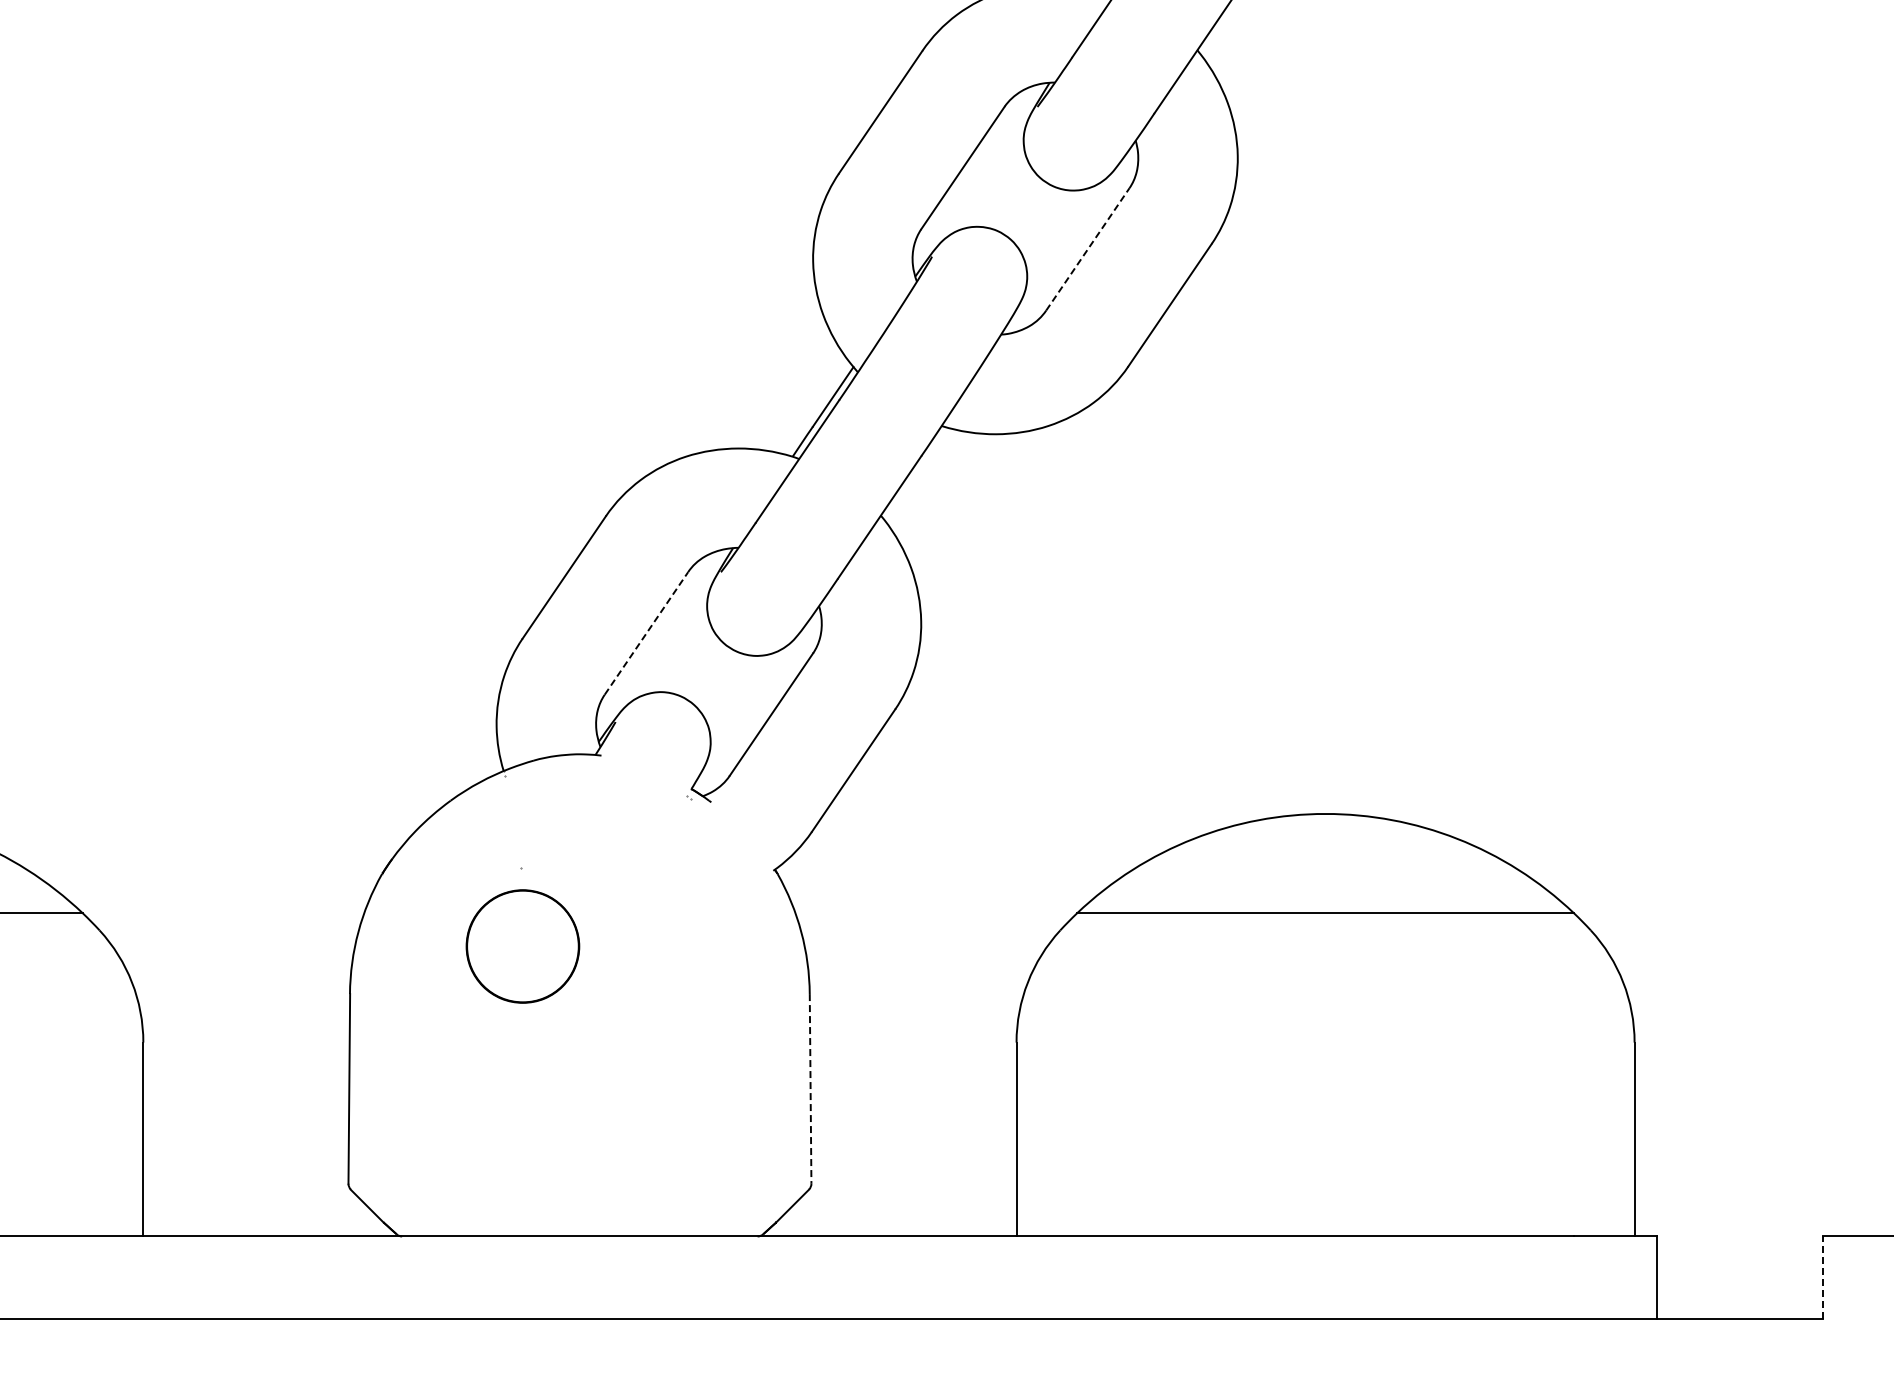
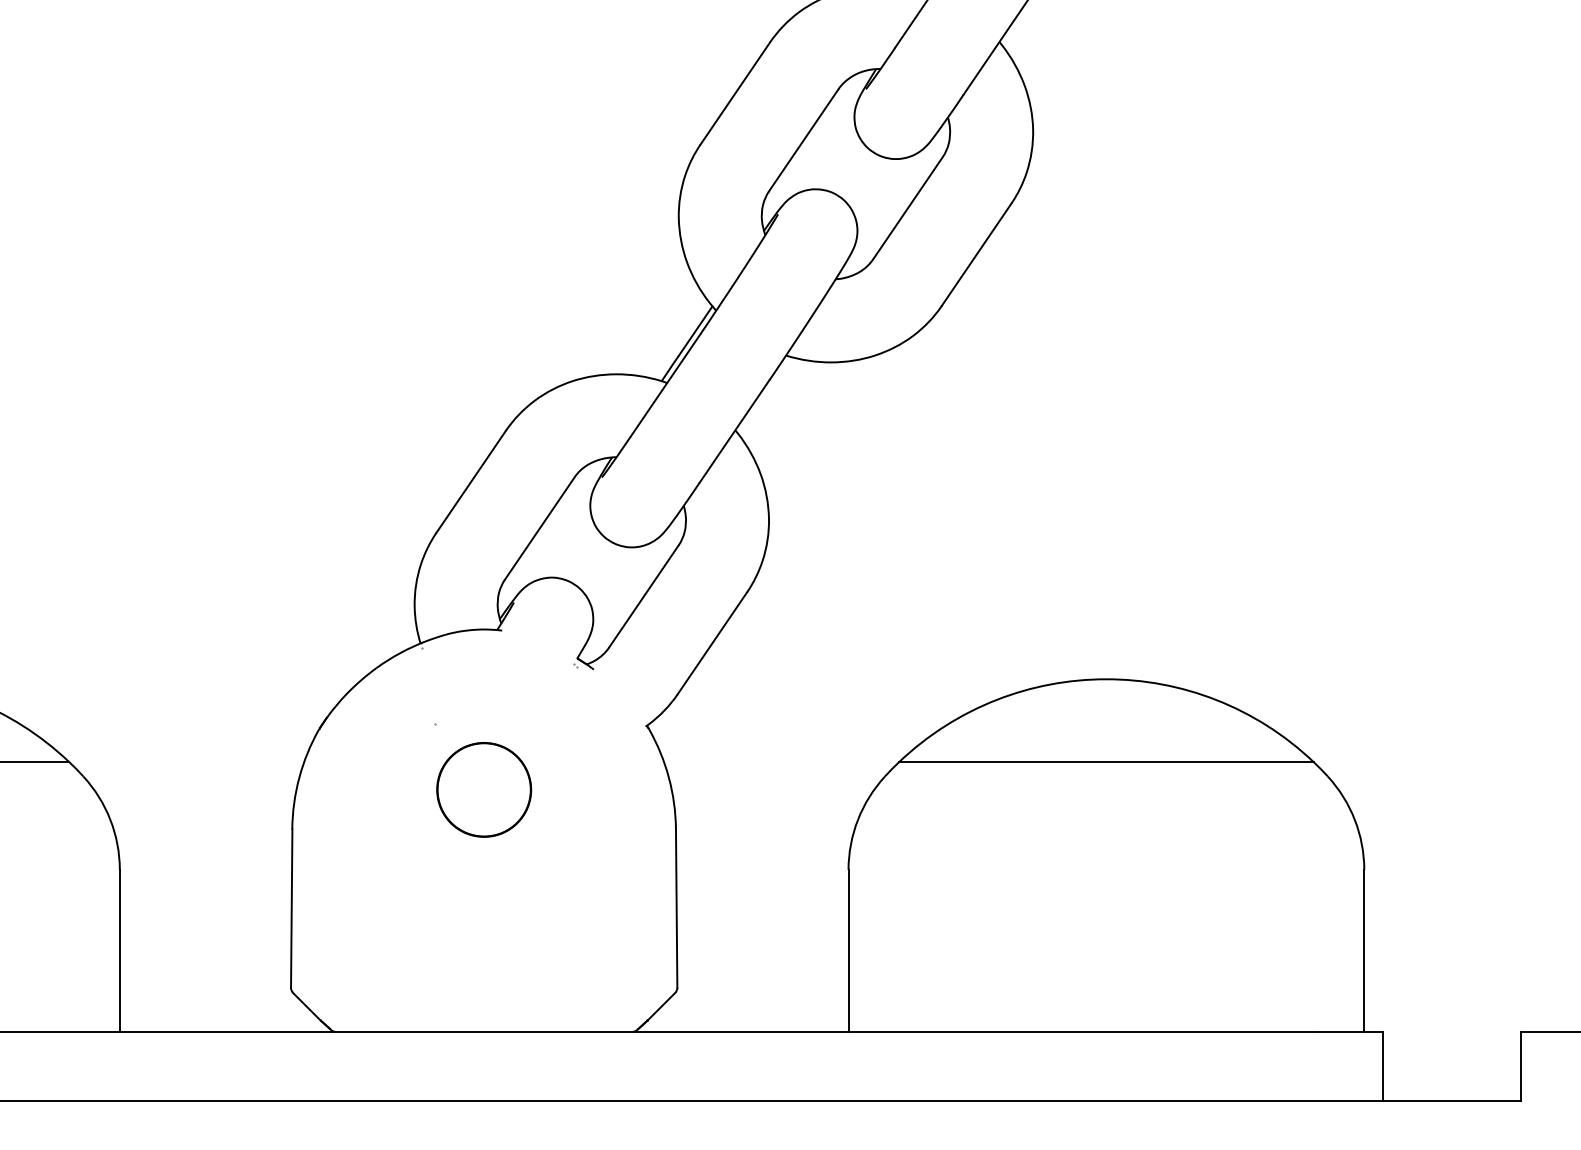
line: (1088, 248) -> (908, 207), dashed -> solid
line: (646, 633) -> (539, 528), dashed -> solid
part: (522, 946) -> (483, 789), moved
line: (810, 1088) -> (676, 908), dashed -> solid
line: (1822, 1277) -> (1521, 1066), dashed -> solid

